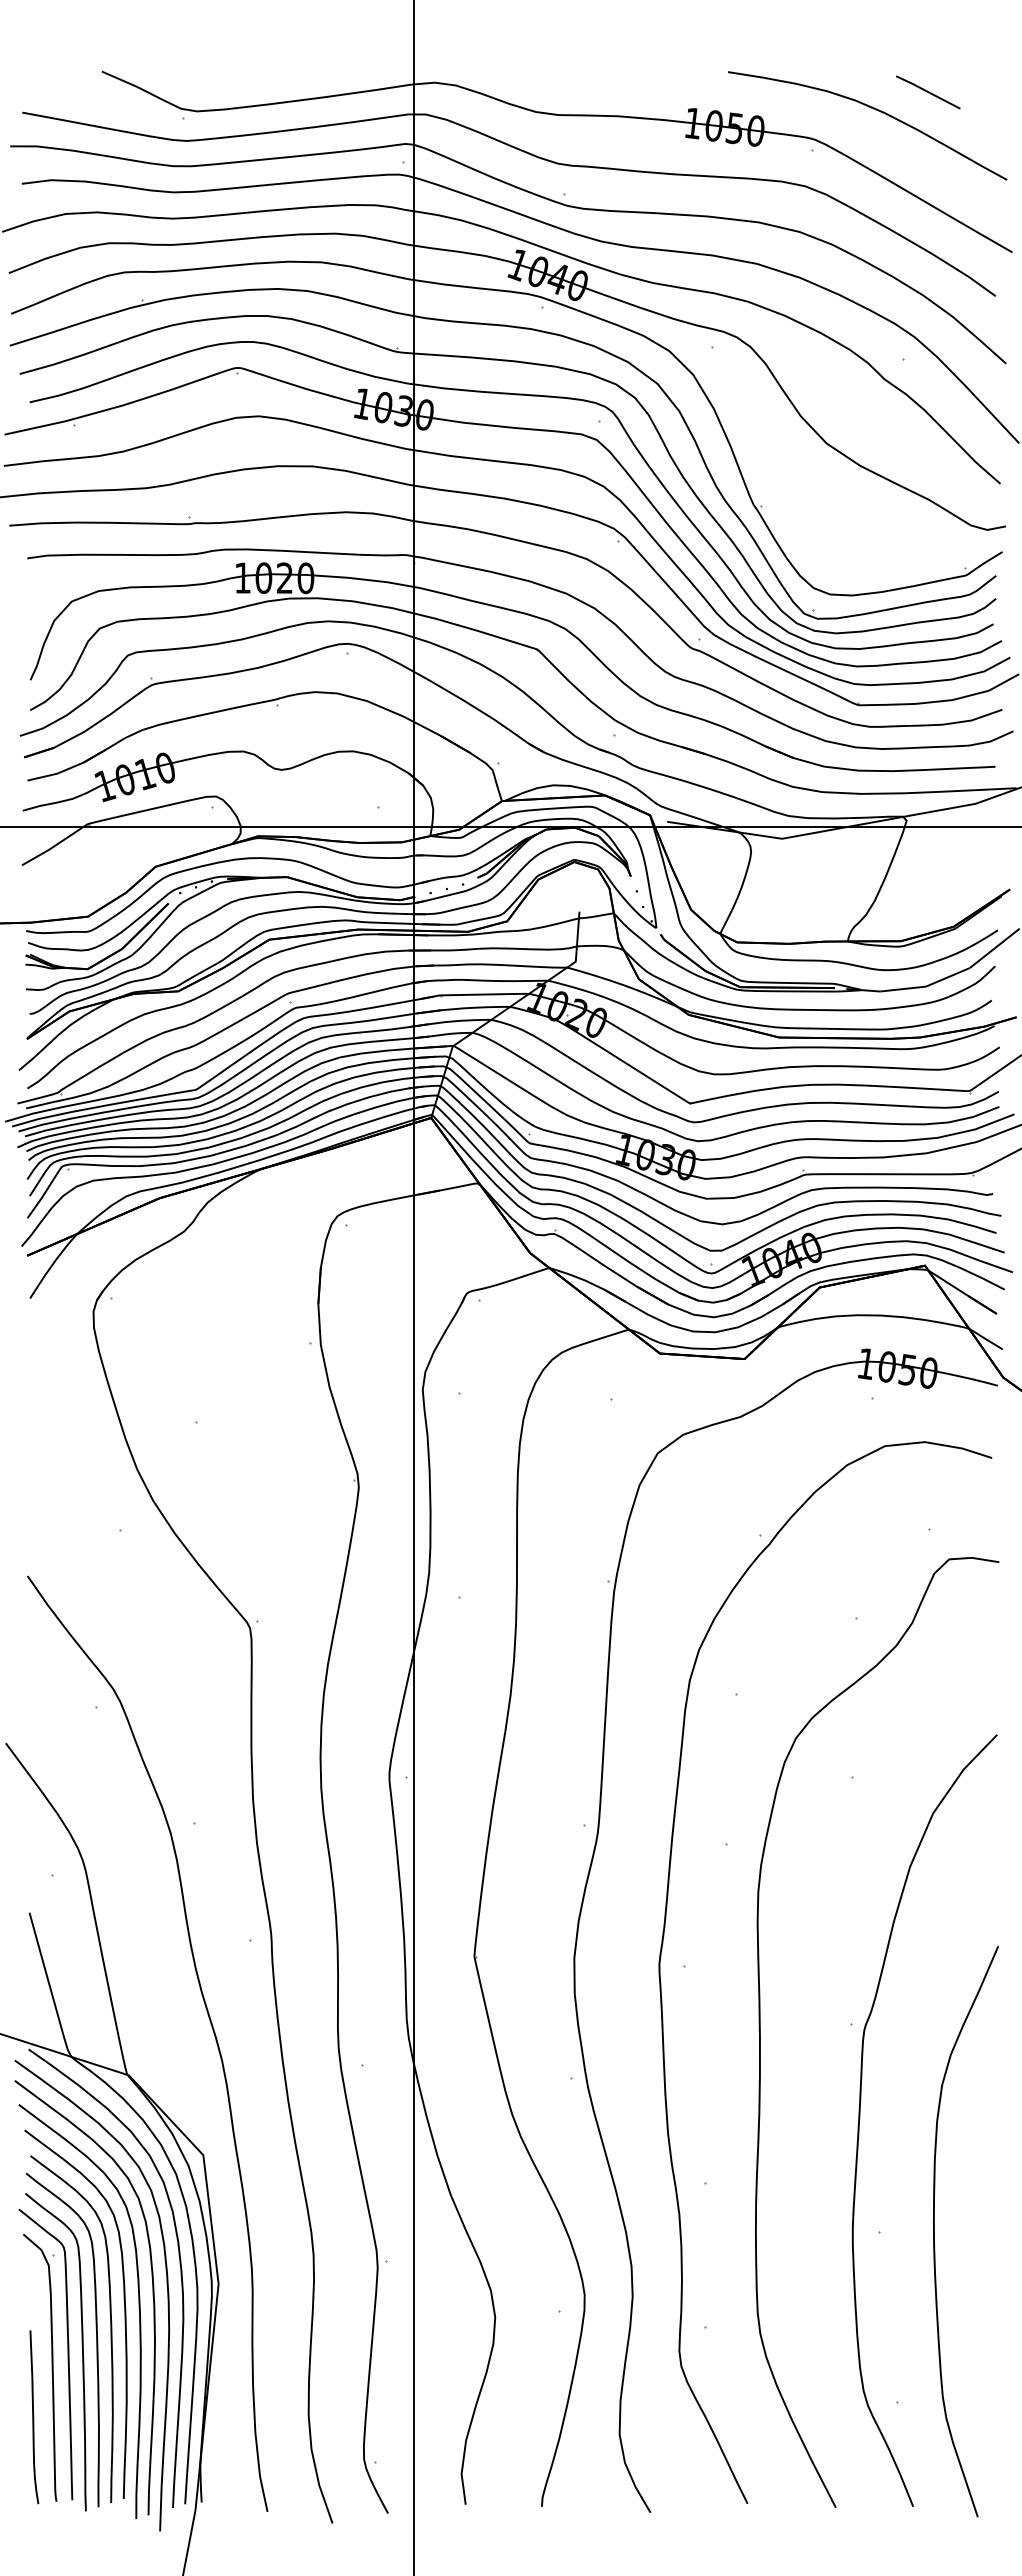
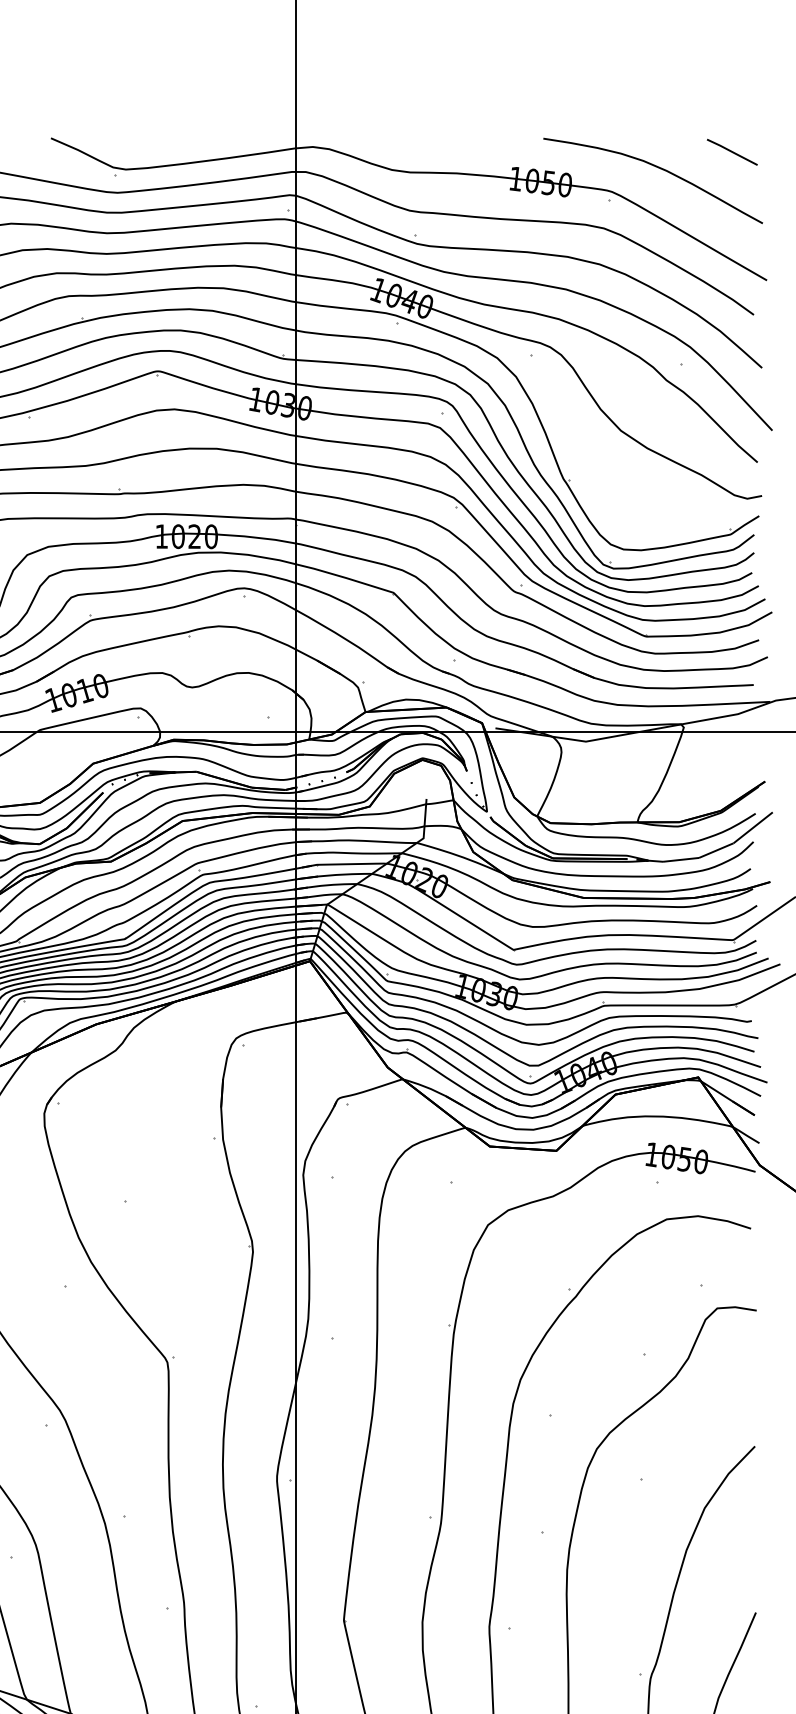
line: (928, 92) -> (732, 152), moved

